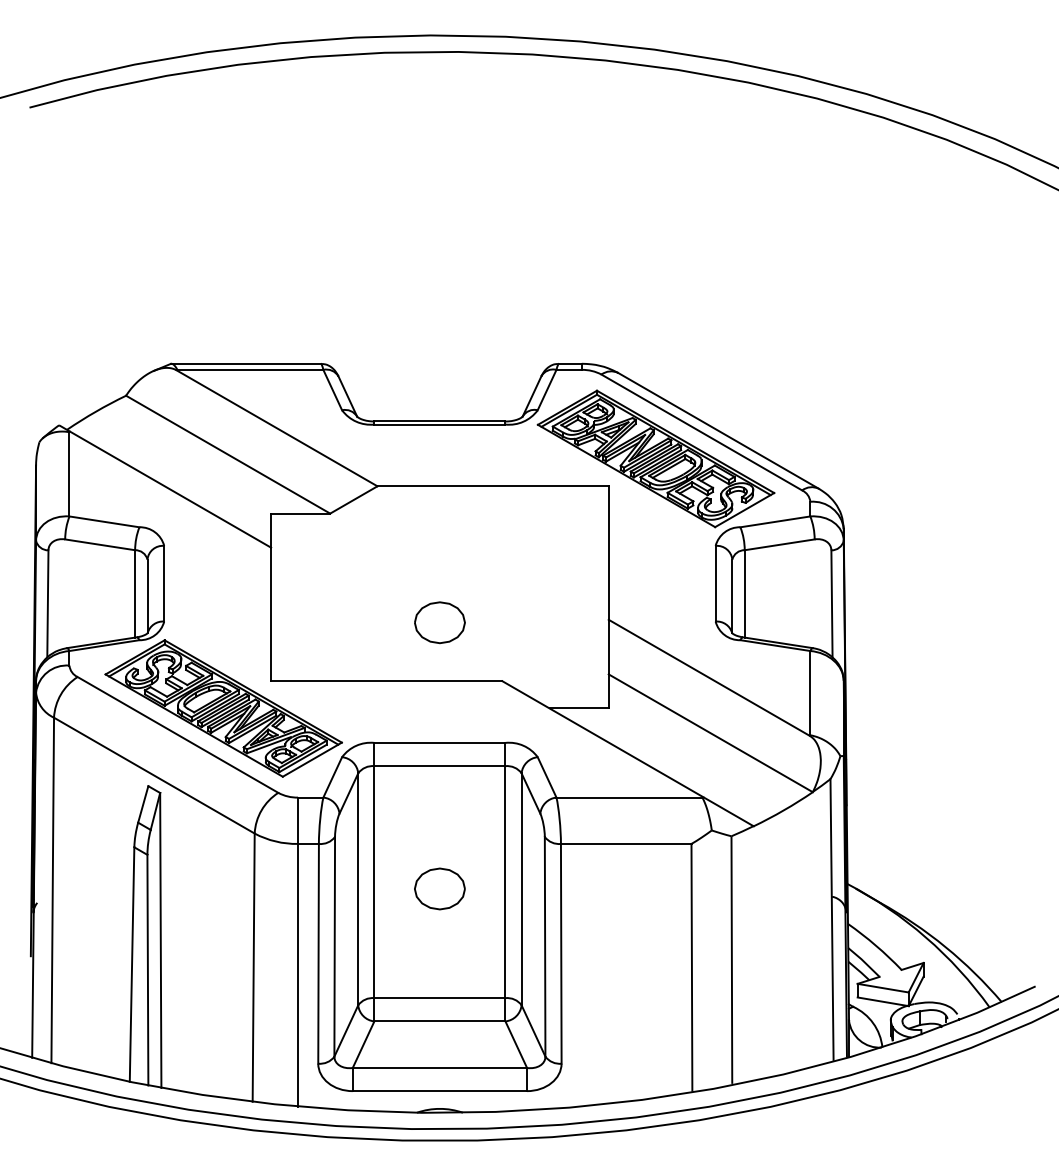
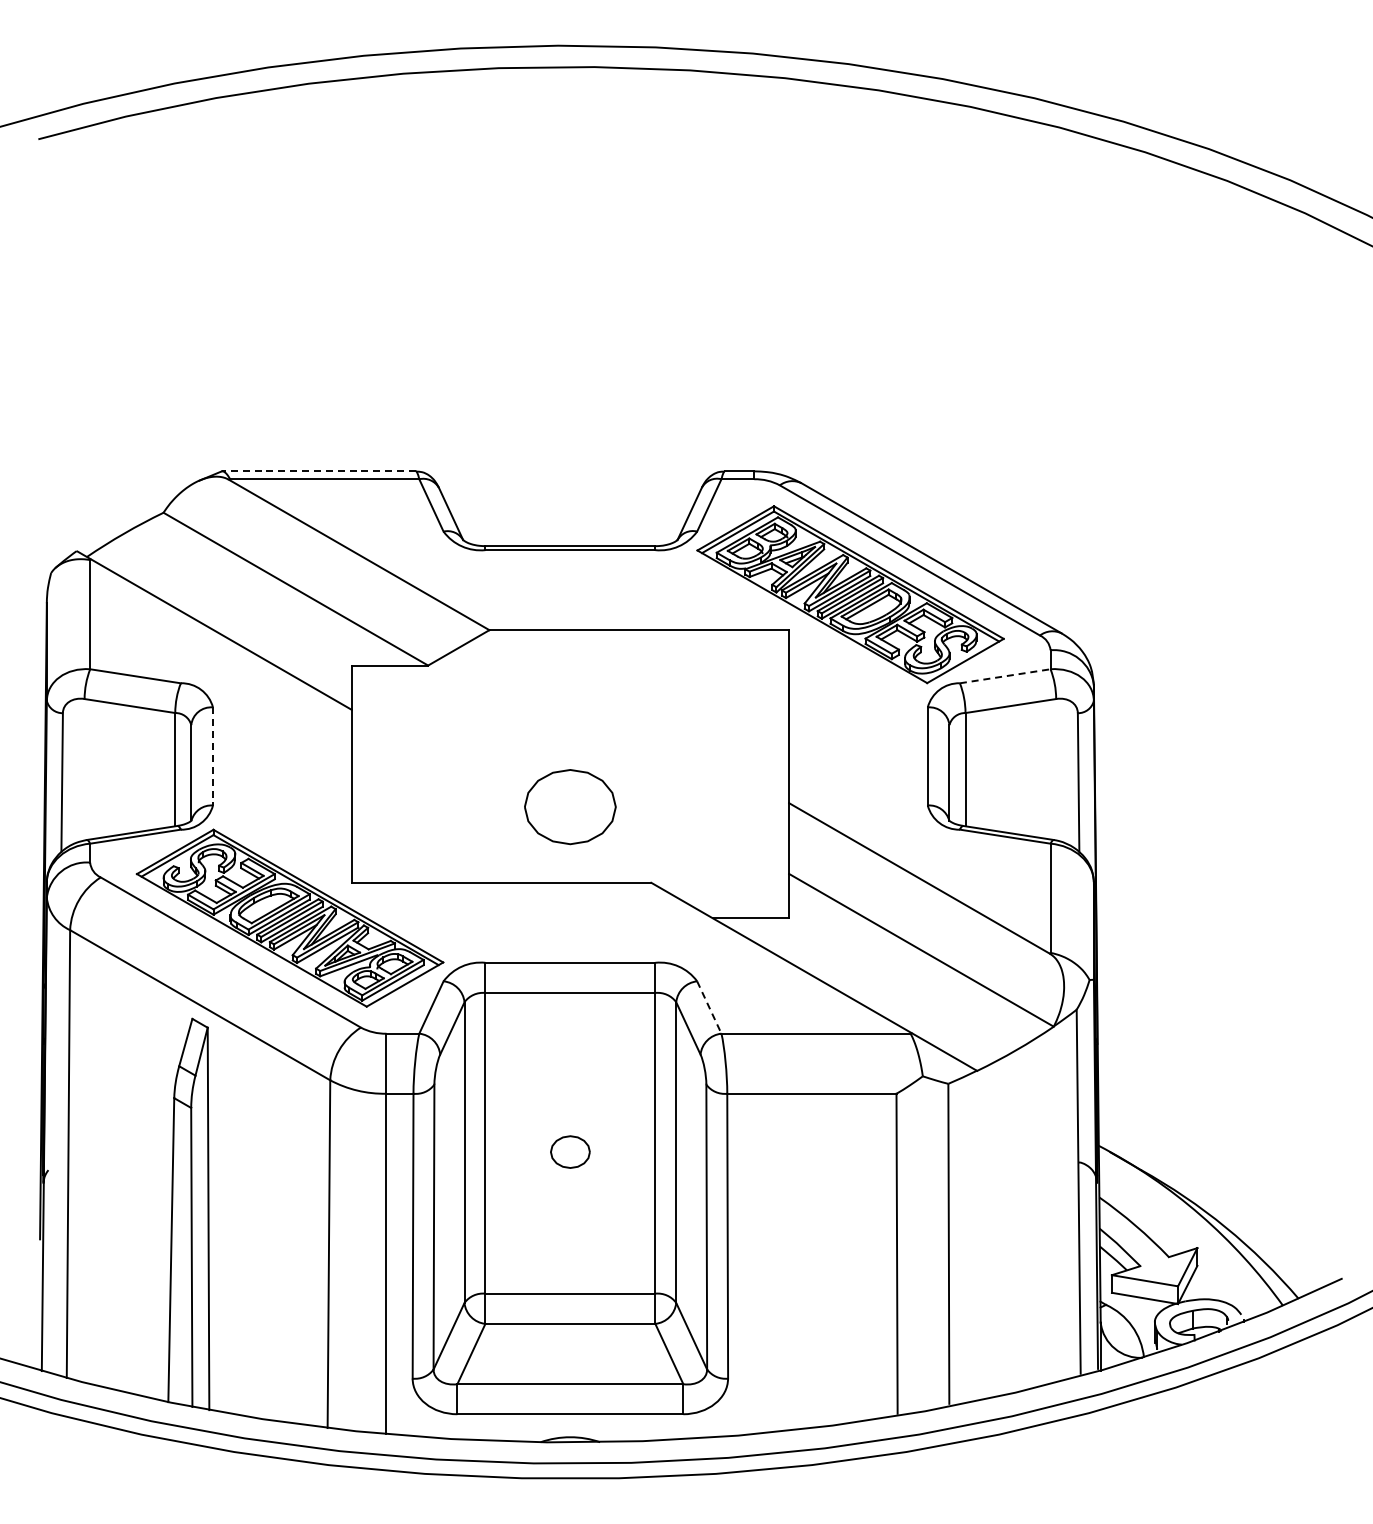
line: (246, 363) -> (319, 471), solid -> dashed
line: (775, 522) -> (1005, 676), solid -> dashed
line: (163, 583) -> (212, 756), solid -> dashed
part: (440, 622) -> (570, 806), size x1.4
line: (547, 777) -> (709, 1007), solid -> dashed
part: (440, 888) -> (570, 1151), size x0.6

